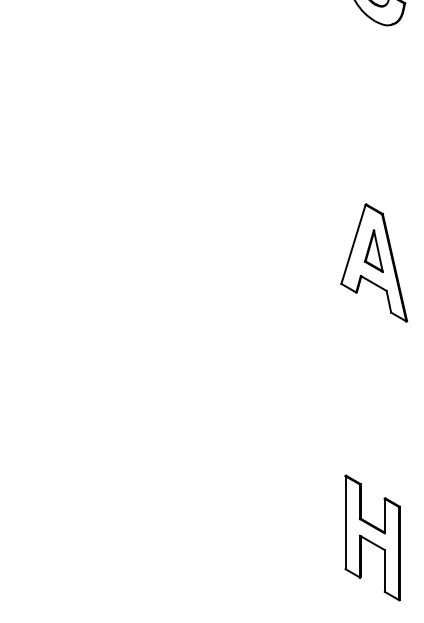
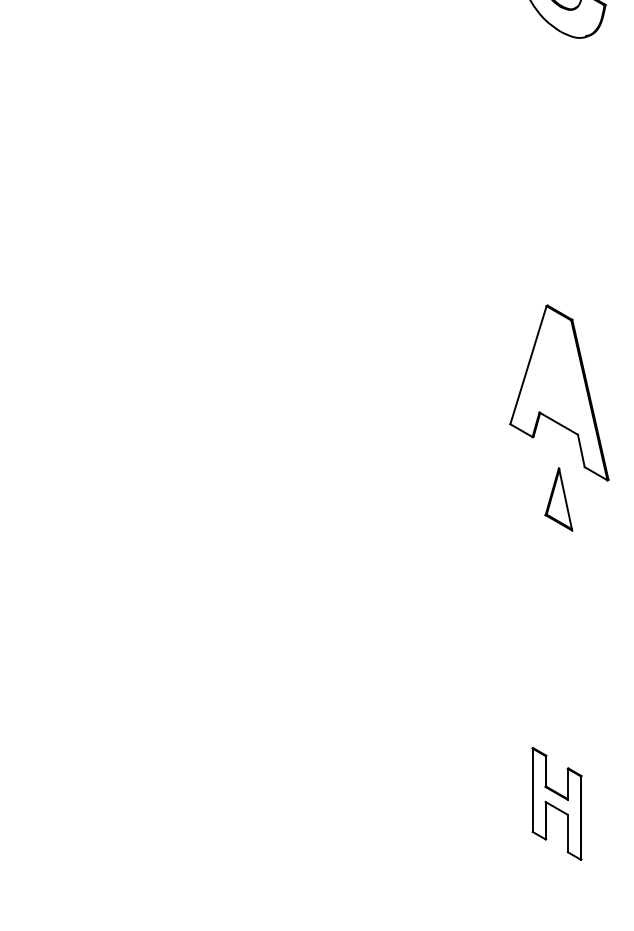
part: (373, 250) -> (558, 498), moved
part: (372, 537) -> (556, 803), size x0.6

